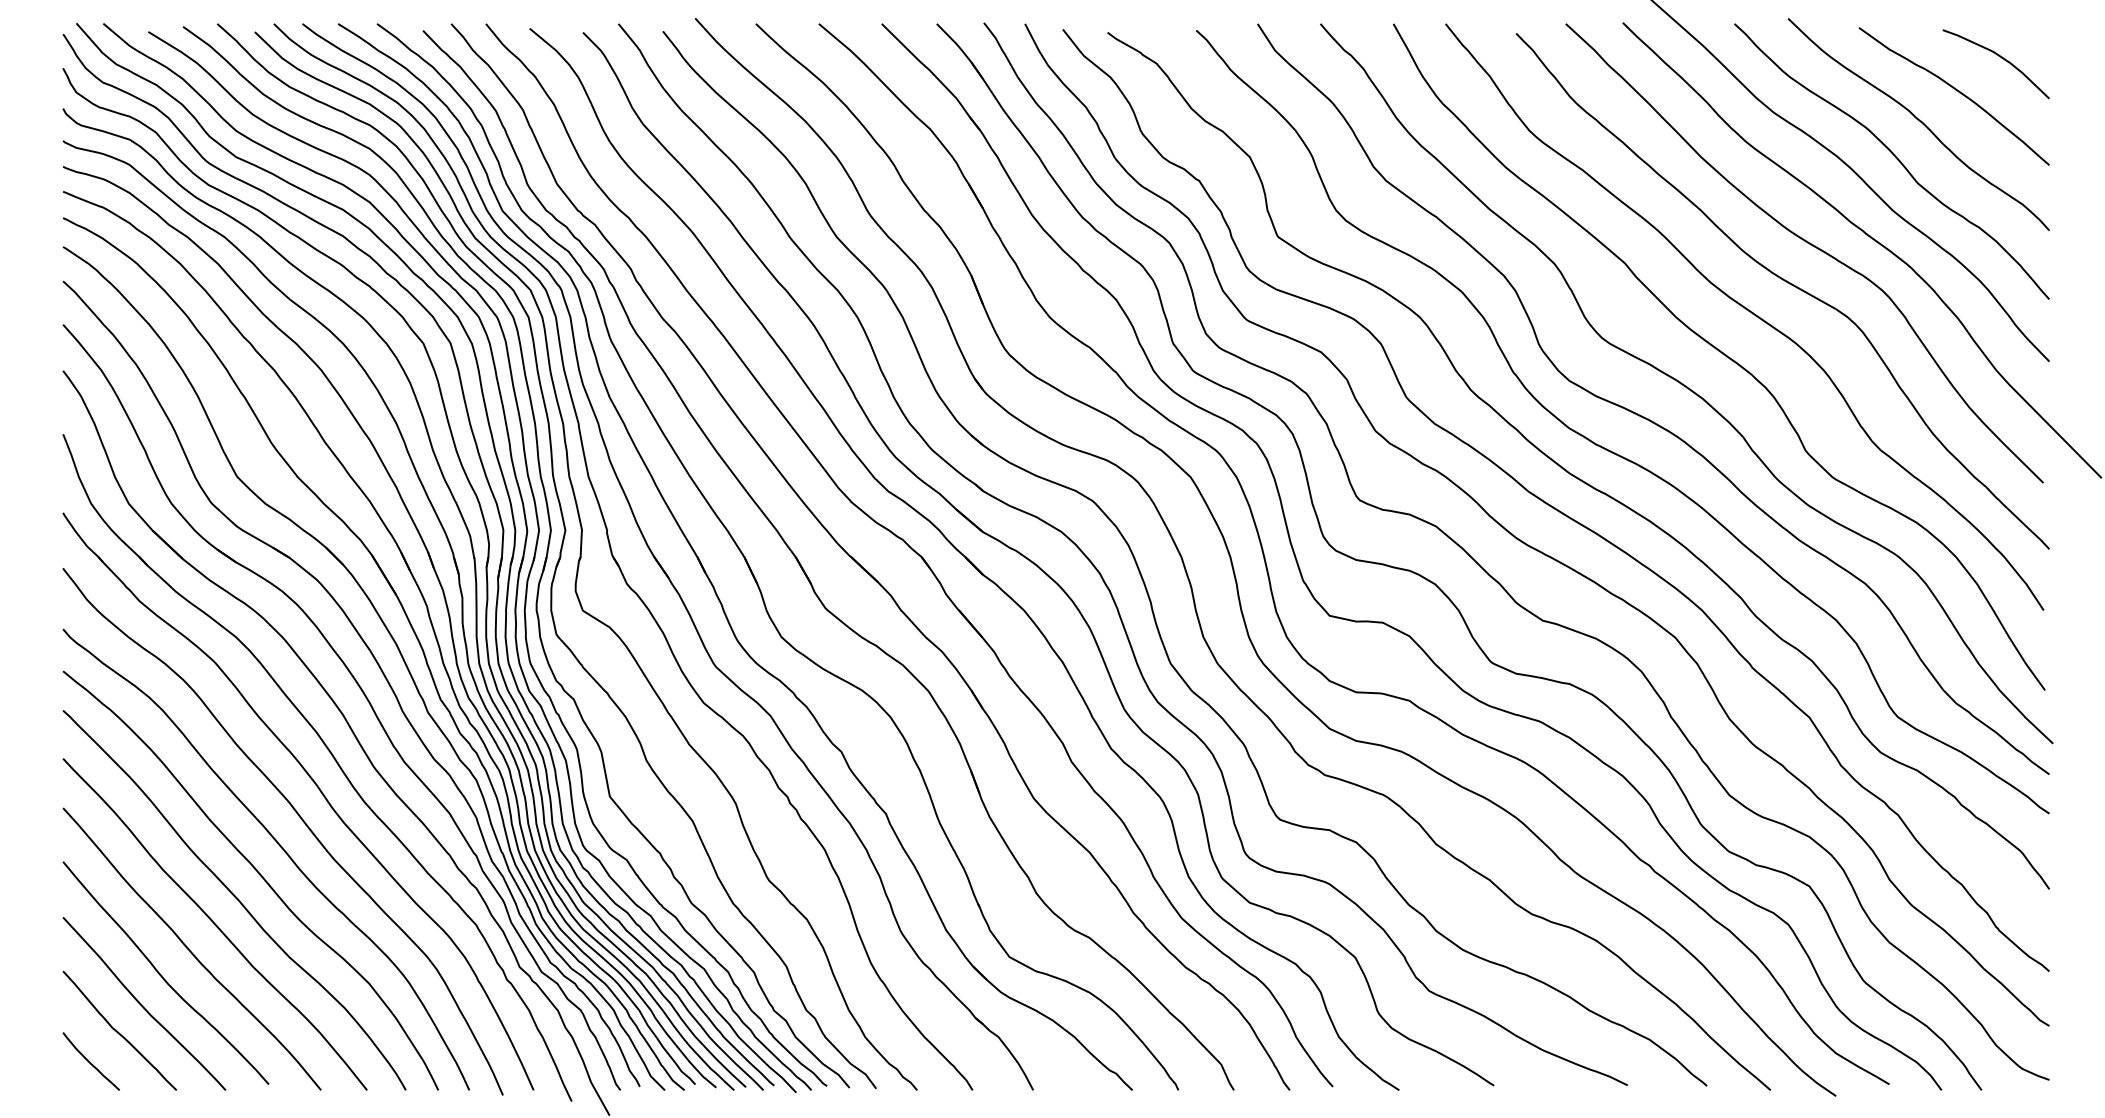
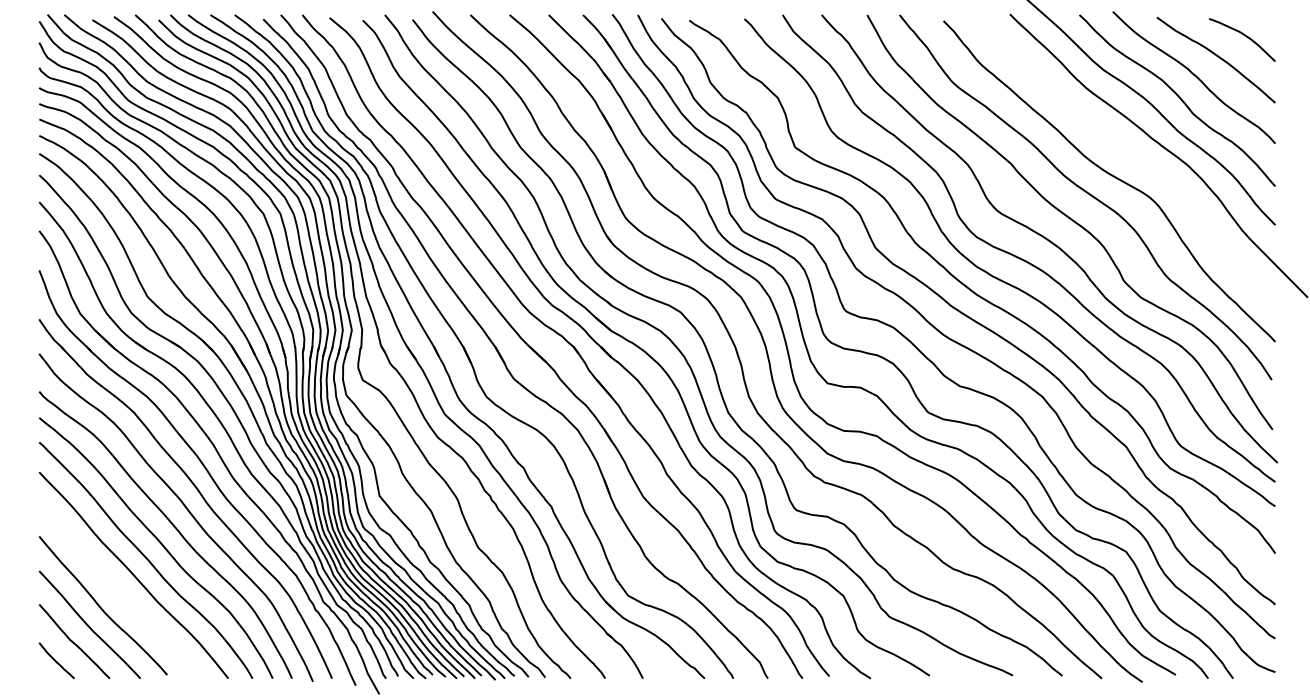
curve: (1808, 244) -> (1125, 152), removed
curve: (190, 948) -> (118, 590), removed

